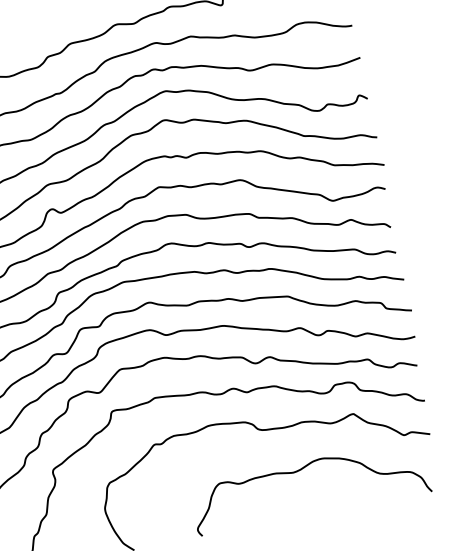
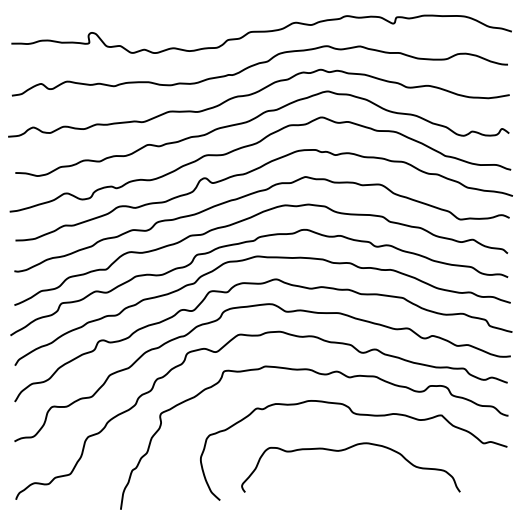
curve: (301, 470) -> (345, 450), moved

